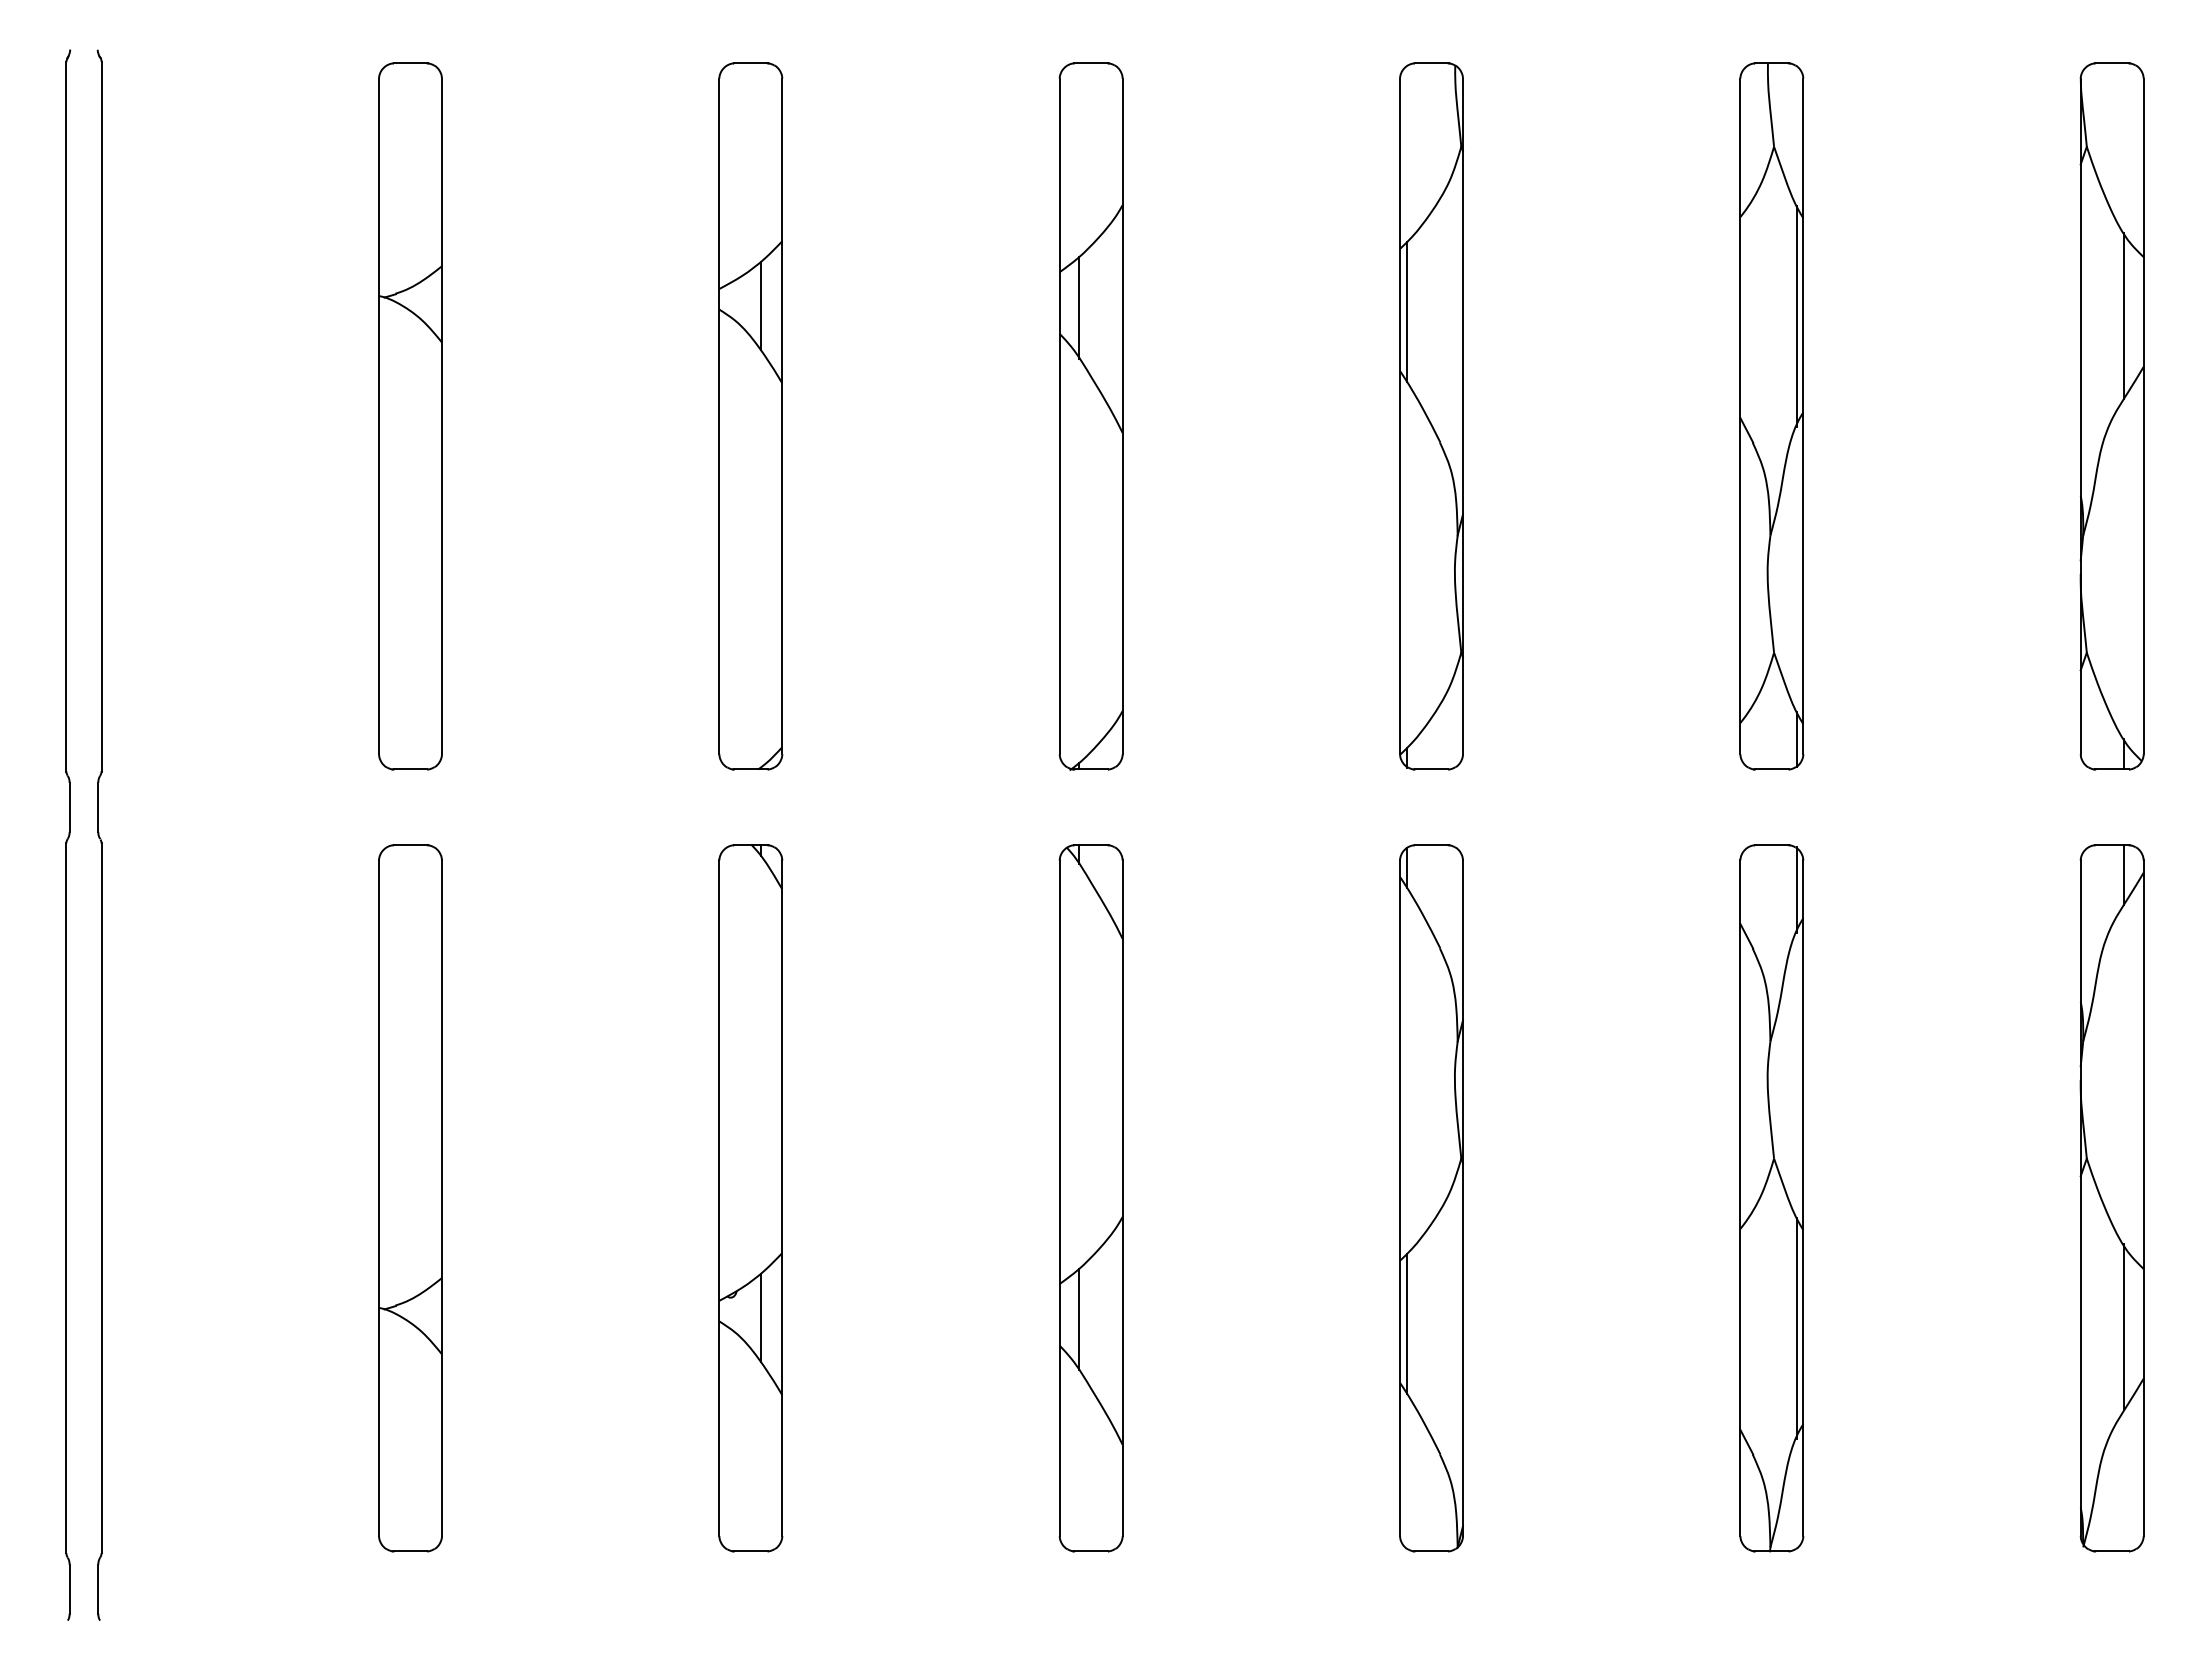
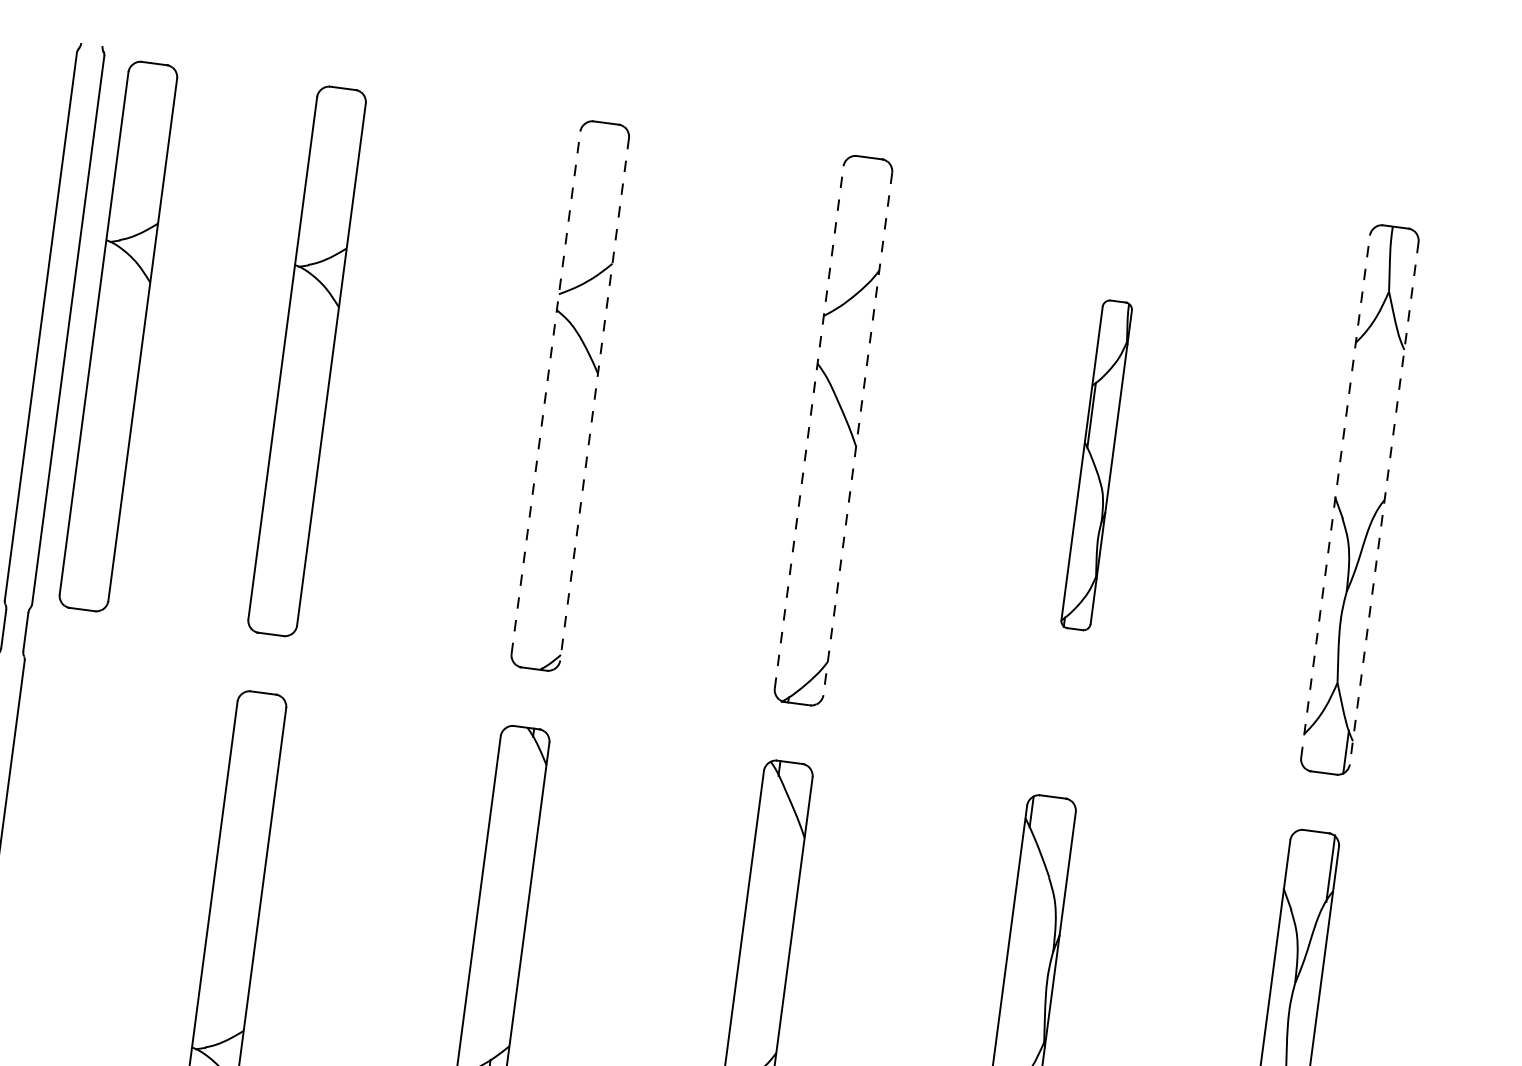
line: (760, 305) -> (589, 311), removed
line: (1079, 307) -> (835, 345), removed
line: (1796, 316) -> (1389, 425), removed
part: (166, 416) -> (118, 336), added
line: (719, 416) -> (546, 392), solid -> dashed
line: (782, 416) -> (594, 399), solid -> dashed
line: (1059, 416) -> (808, 427), solid -> dashed
line: (1122, 416) -> (857, 433), solid -> dashed
part: (1431, 416) -> (1096, 465), size x0.6
line: (1740, 416) -> (1335, 496), solid -> dashed
line: (1803, 416) -> (1384, 503), solid -> dashed

